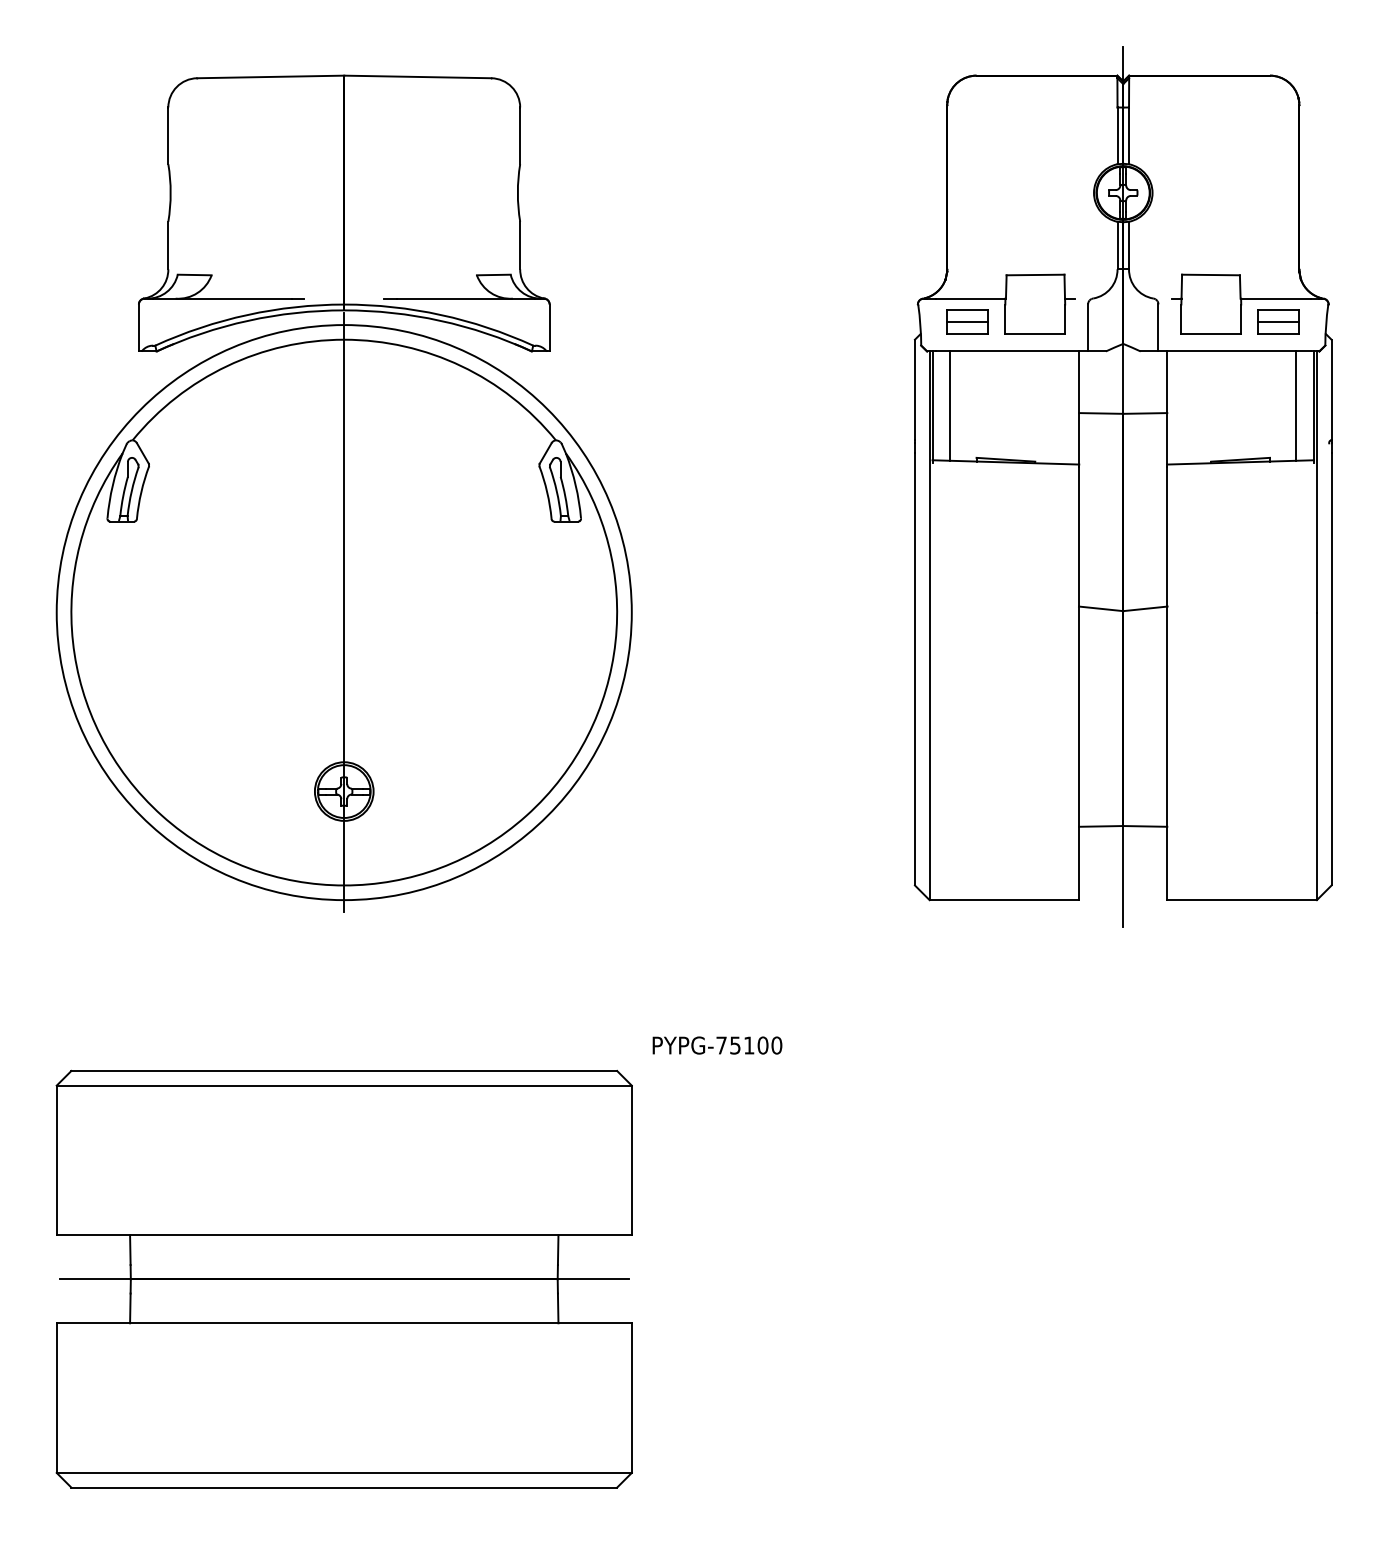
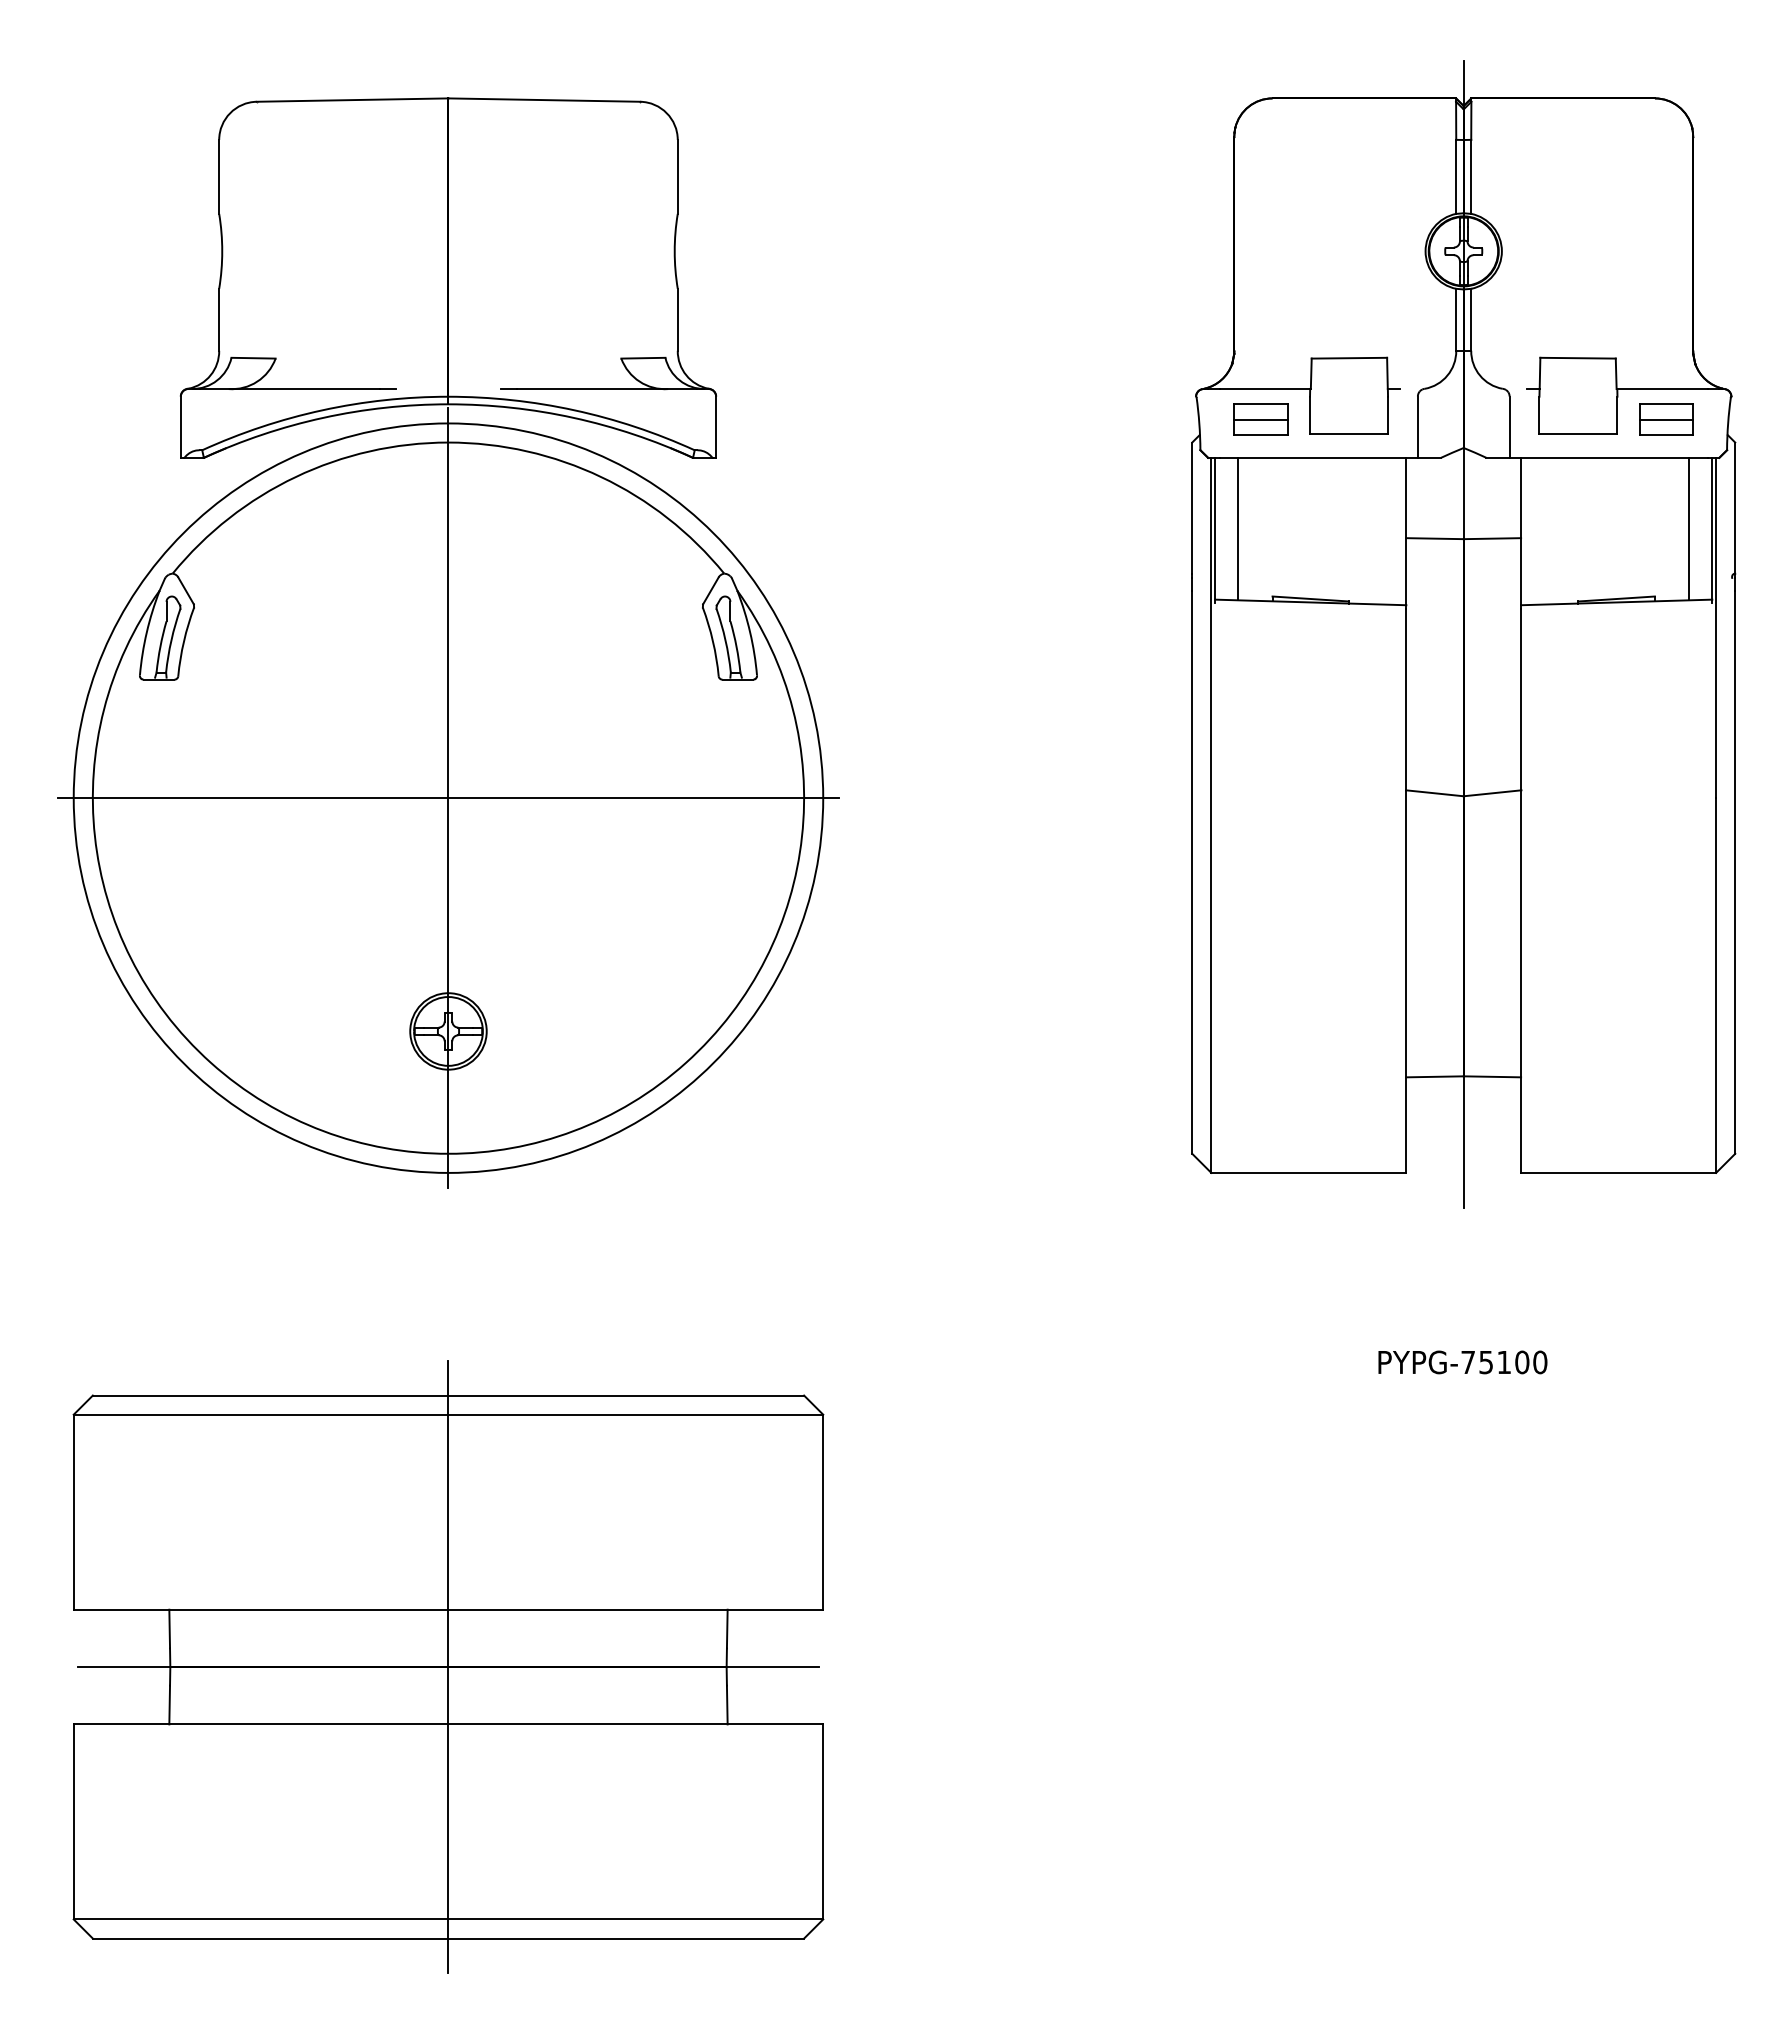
line: (344, 612) -> (448, 798), added
text: (717, 1045) -> (1462, 1362), moved
line: (344, 1278) -> (448, 1666), added

